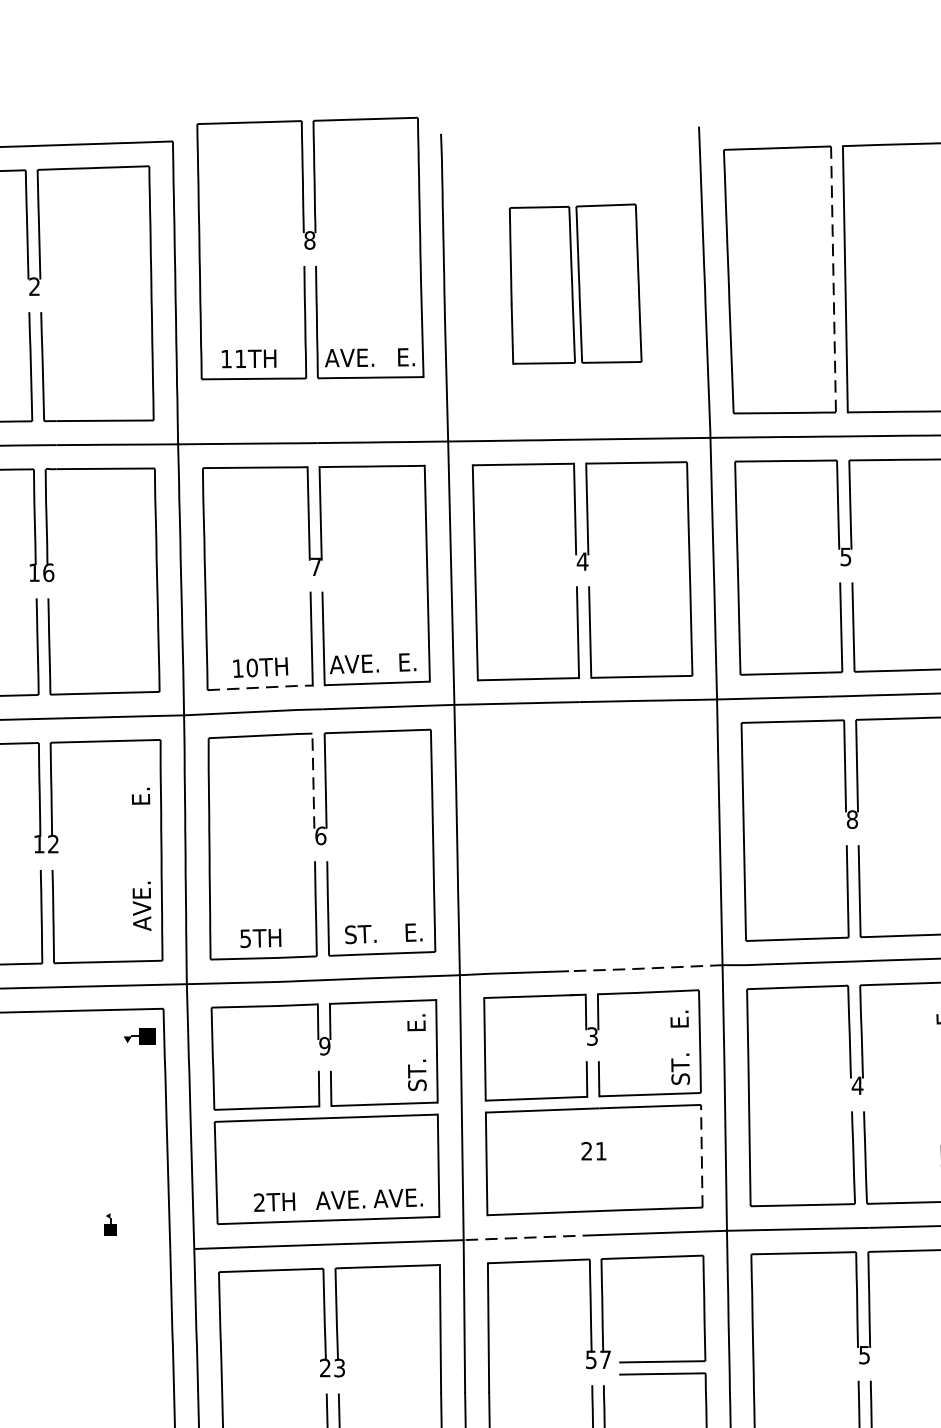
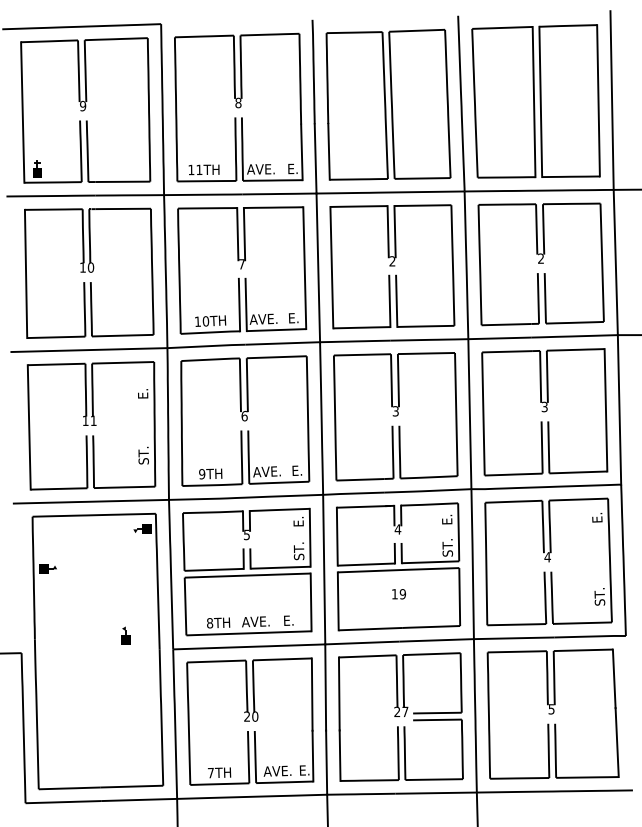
part: (309, 248) -> (238, 107), moved
line: (834, 280) -> (534, 102), dashed -> solid
part: (575, 283) -> (388, 104), size x1.67
text: (35, 287) -> (83, 106), 2 -> 9
text: (844, 556) -> (540, 258), 5 -> 2
text: (582, 561) -> (392, 261), 4 -> 2
text: (49, 572) -> (91, 267), 16 -> 10
line: (262, 687) -> (211, 332), dashed -> solid
line: (313, 781) -> (240, 385), dashed -> solid
text: (851, 818) -> (544, 406), 8 -> 3
part: (588, 836) -> (395, 416), added
text: (53, 843) -> (93, 420), 12 -> 11
text: (141, 905) -> (143, 455), AVE. -> ST.
text: (359, 933) -> (266, 471), ST. -> AVE.
text: (246, 939) -> (202, 474), 5TH -> 9TH
line: (642, 969) -> (426, 491), dashed -> solid
text: (591, 1036) -> (397, 529), 3 -> 4
text: (324, 1045) -> (246, 534), 9 -> 5
text: (593, 1151) -> (398, 594), 21 -> 19
line: (701, 1157) -> (459, 597), dashed -> solid
text: (398, 1197) -> (288, 620), AVE. -> E.
text: (258, 1203) -> (209, 623), 2TH -> 8TH
part: (109, 1224) -> (125, 635), size x1.43
line: (529, 1236) -> (362, 642), dashed -> solid
text: (591, 1358) -> (397, 711), 57 -> 27
text: (340, 1367) -> (255, 716), 23 -> 20

